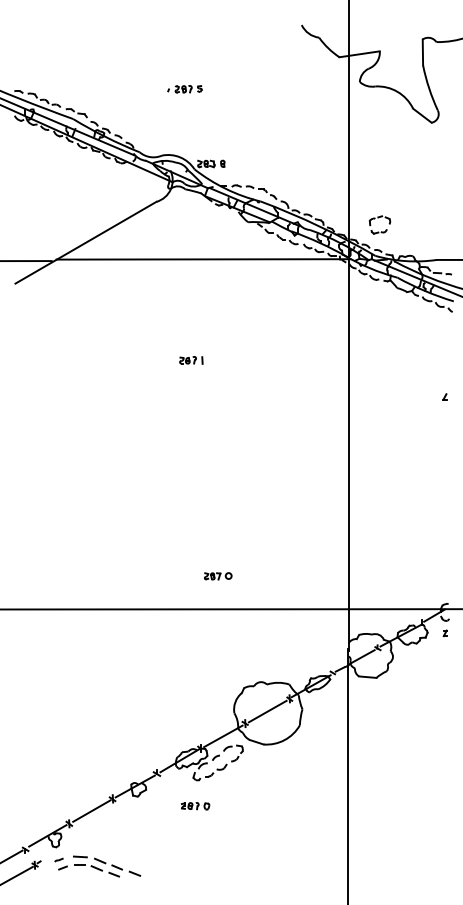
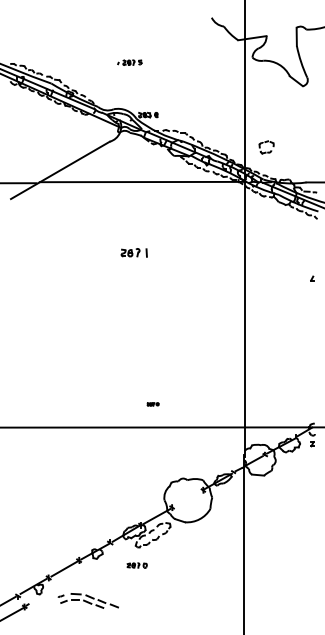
part: (378, 218) -> (265, 142), moved
part: (191, 360) -> (134, 252), size x1.6
part: (218, 576) -> (153, 404), size x0.6
line: (267, 711) -> (187, 499), removed
part: (97, 866) -> (88, 600), moved

